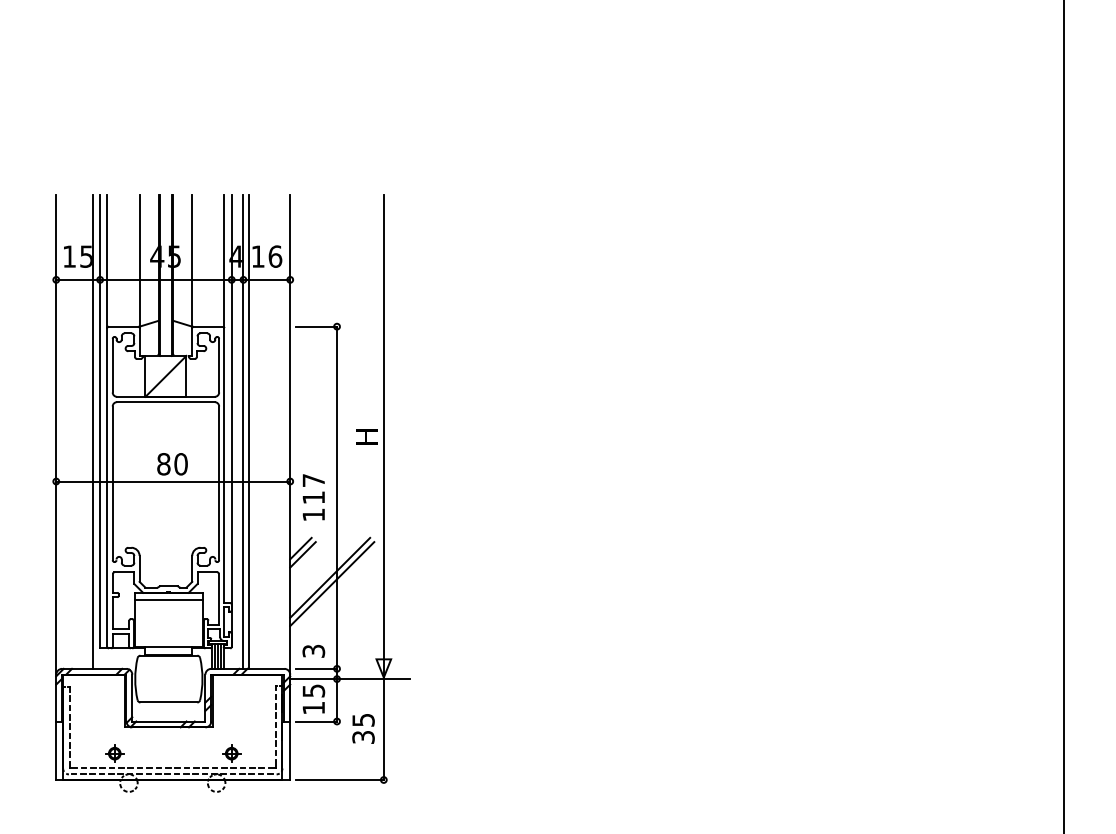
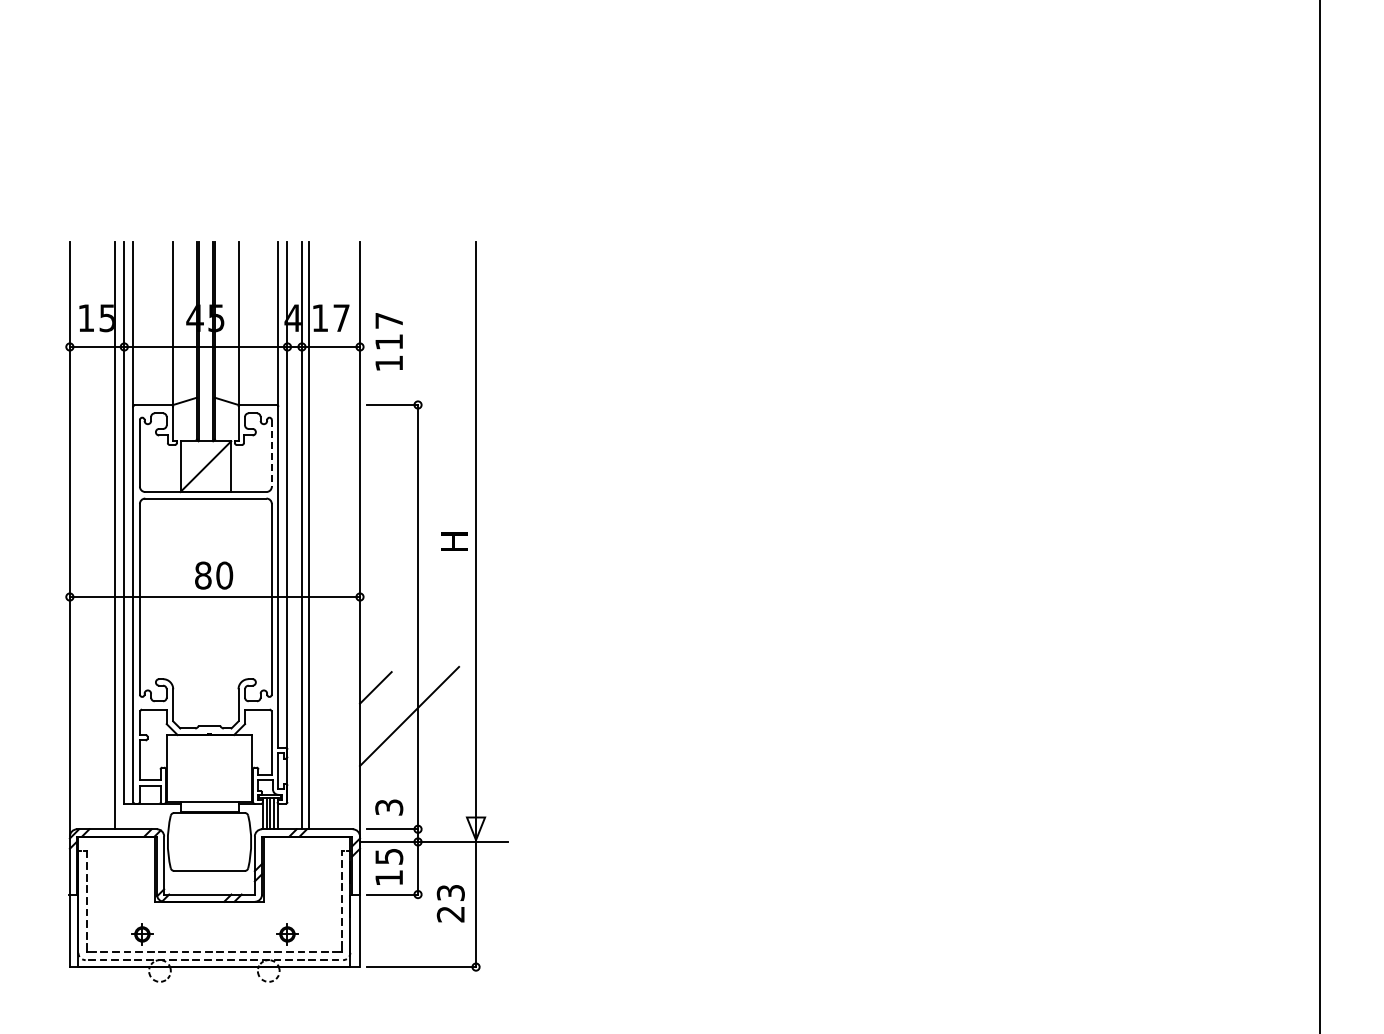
text: (275, 256) -> (341, 318), 16 -> 17
line: (218, 365) -> (271, 453), solid -> dashed
text: (313, 497) -> (388, 341), moved
line: (301, 548) -> (373, 679), removed
line: (332, 584) -> (412, 724), removed
line: (168, 600) -> (209, 744), removed
text: (363, 728) -> (450, 903), 35 -> 23

